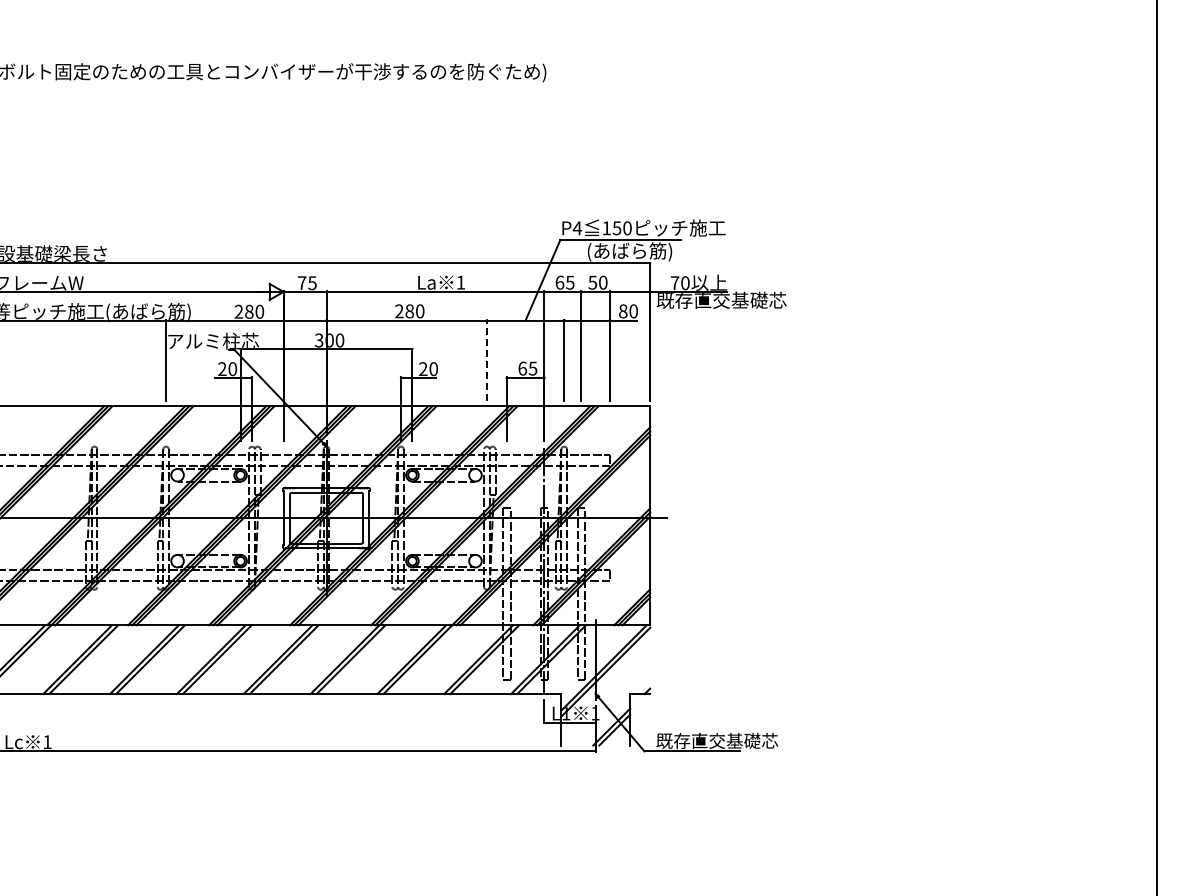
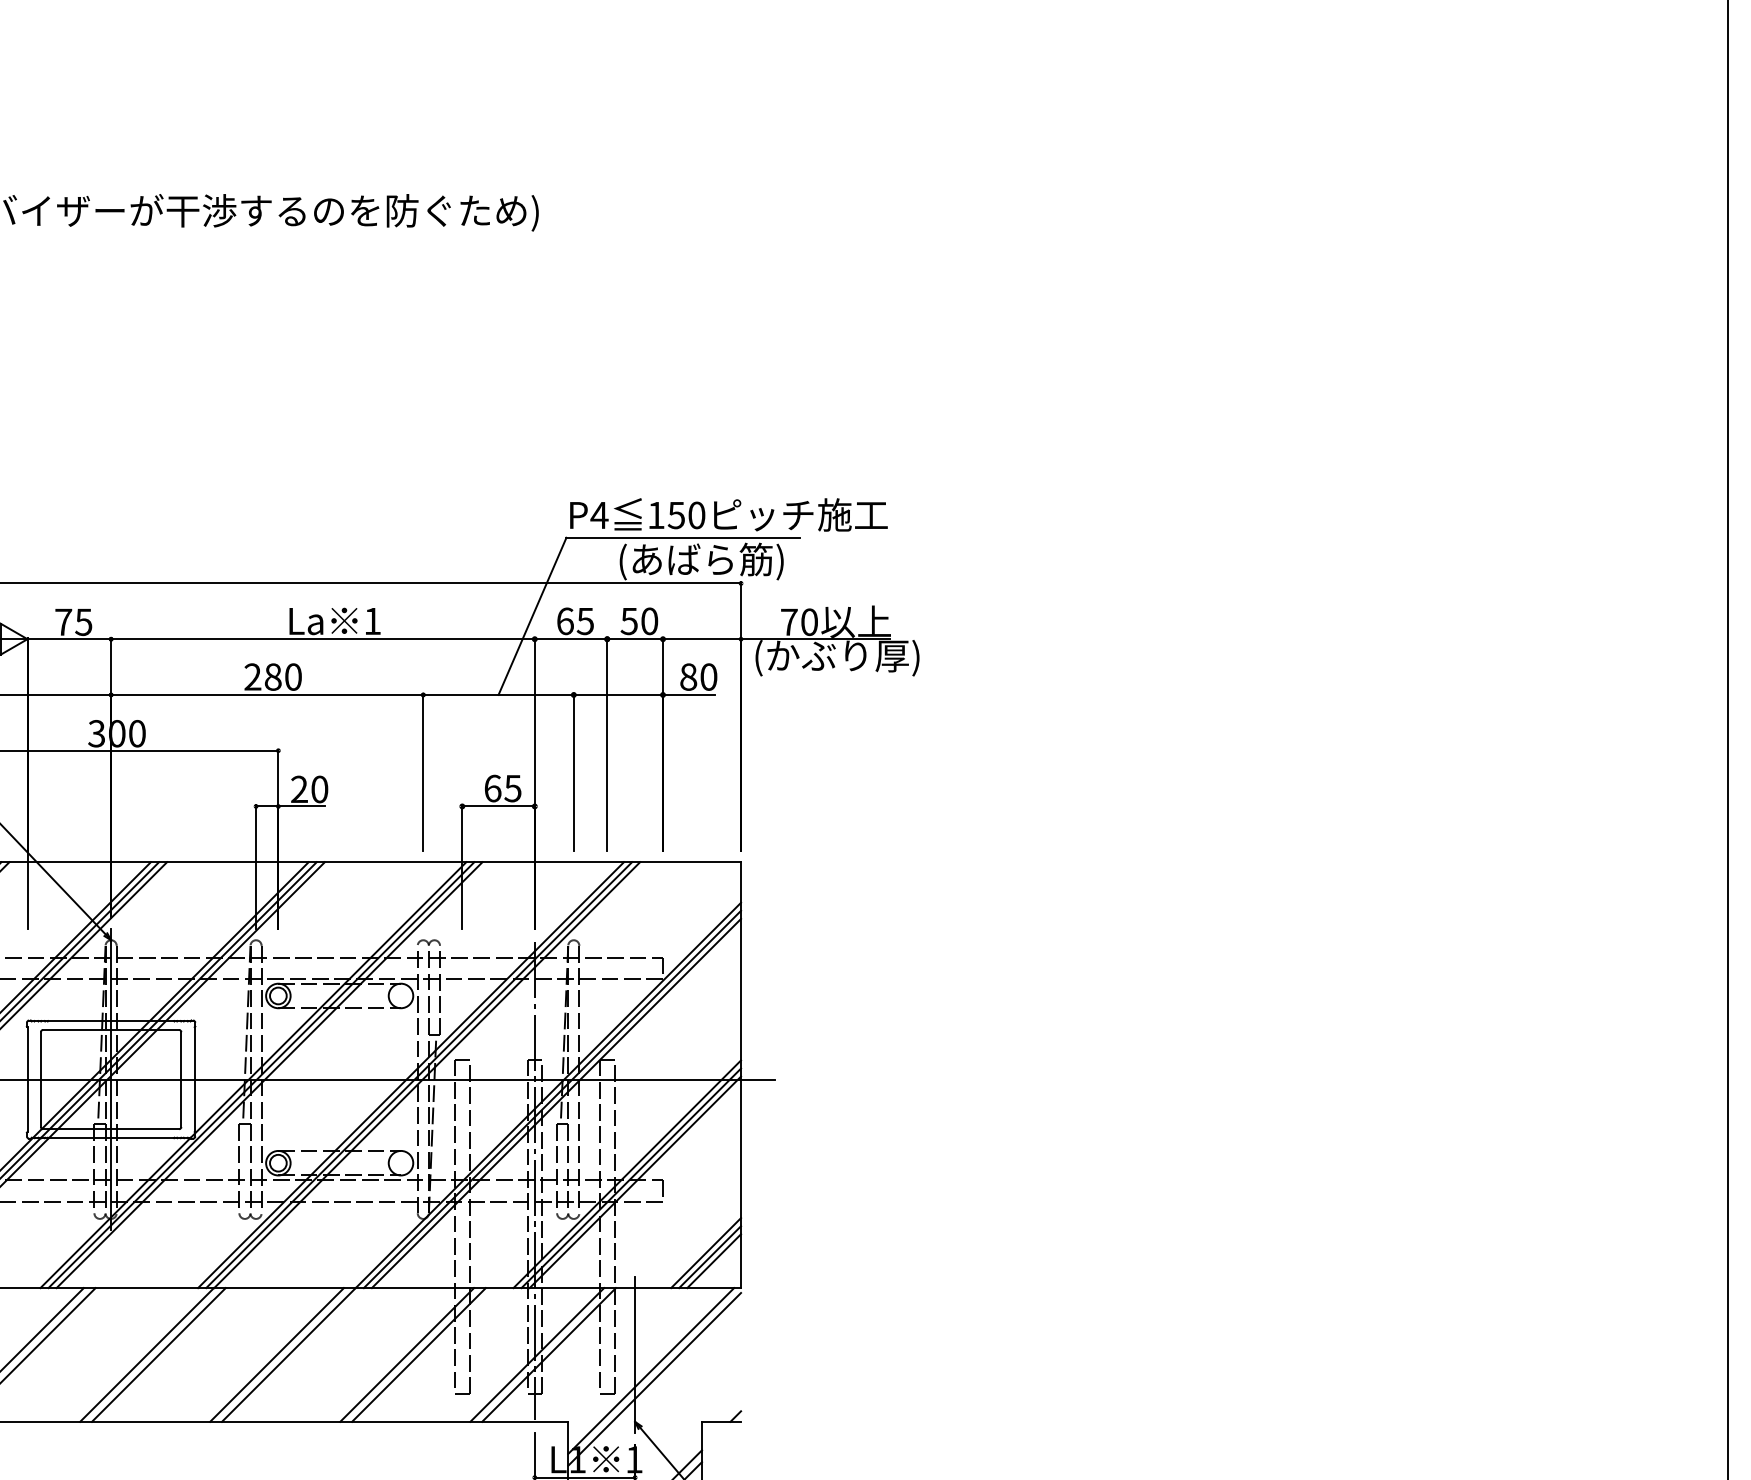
text: (721, 300) -> (879, 655), 既存直交基礎芯 -> (かぶり厚)
line: (486, 359) -> (422, 770), dashed -> solid

